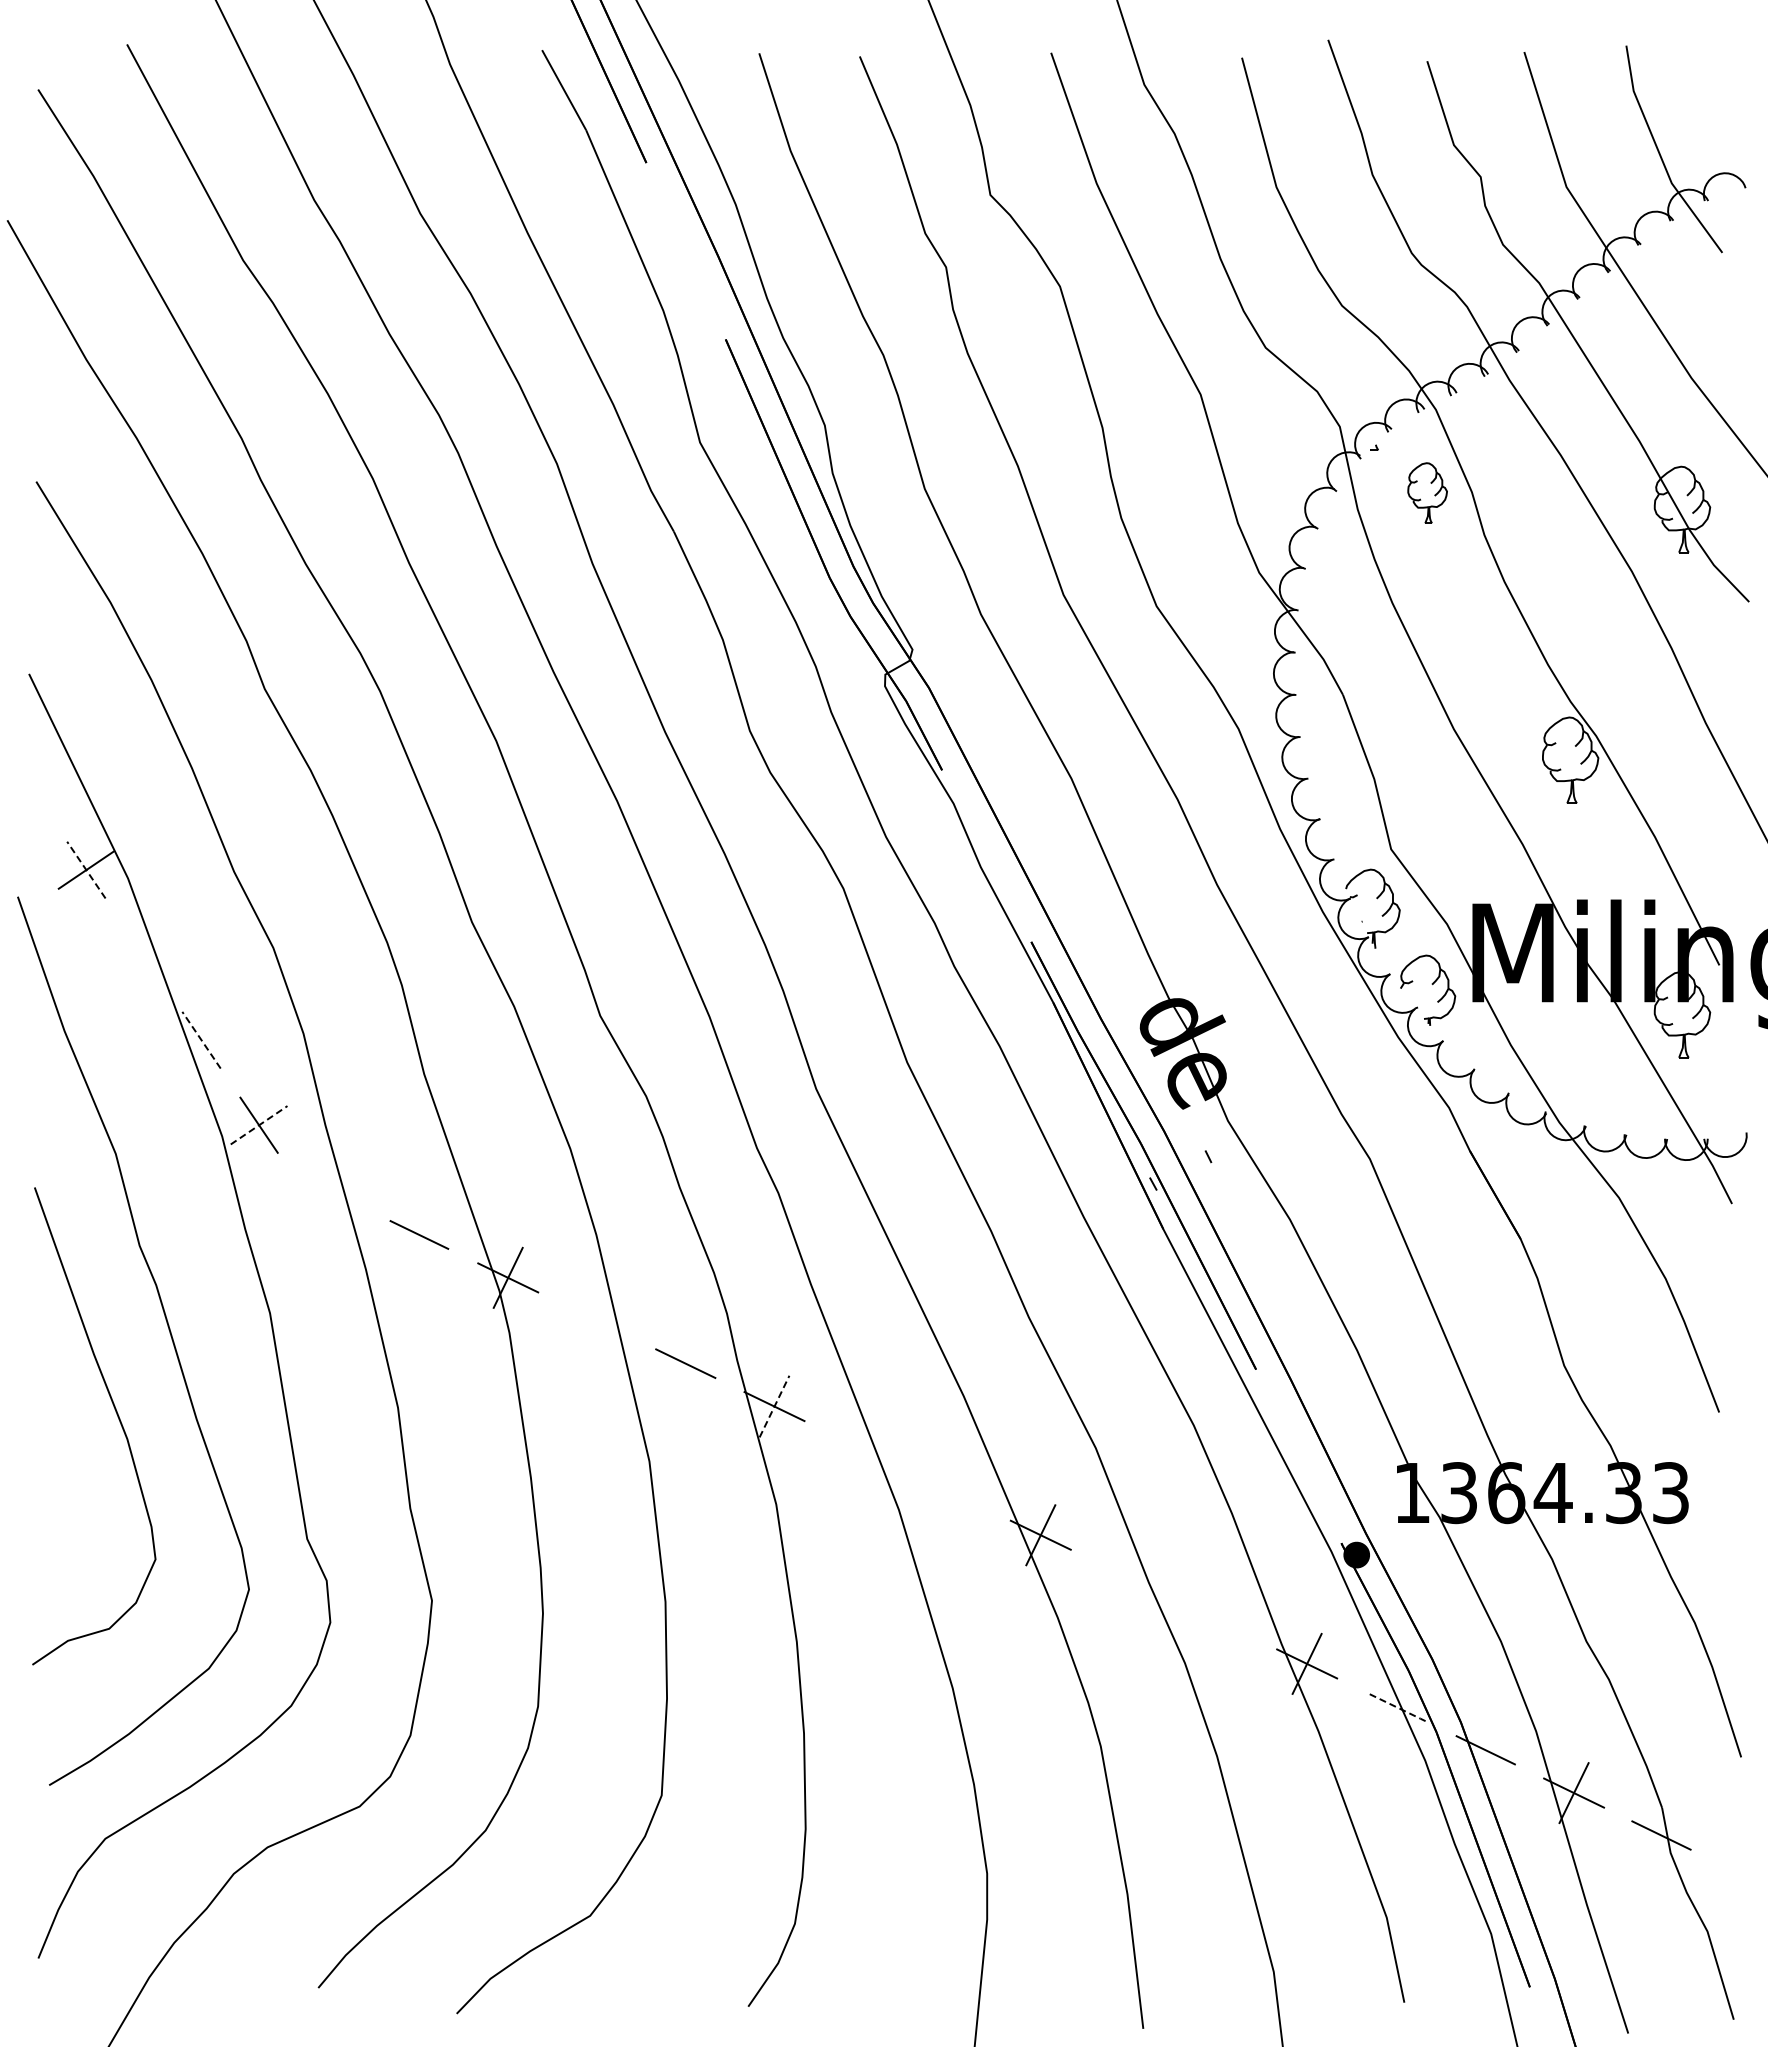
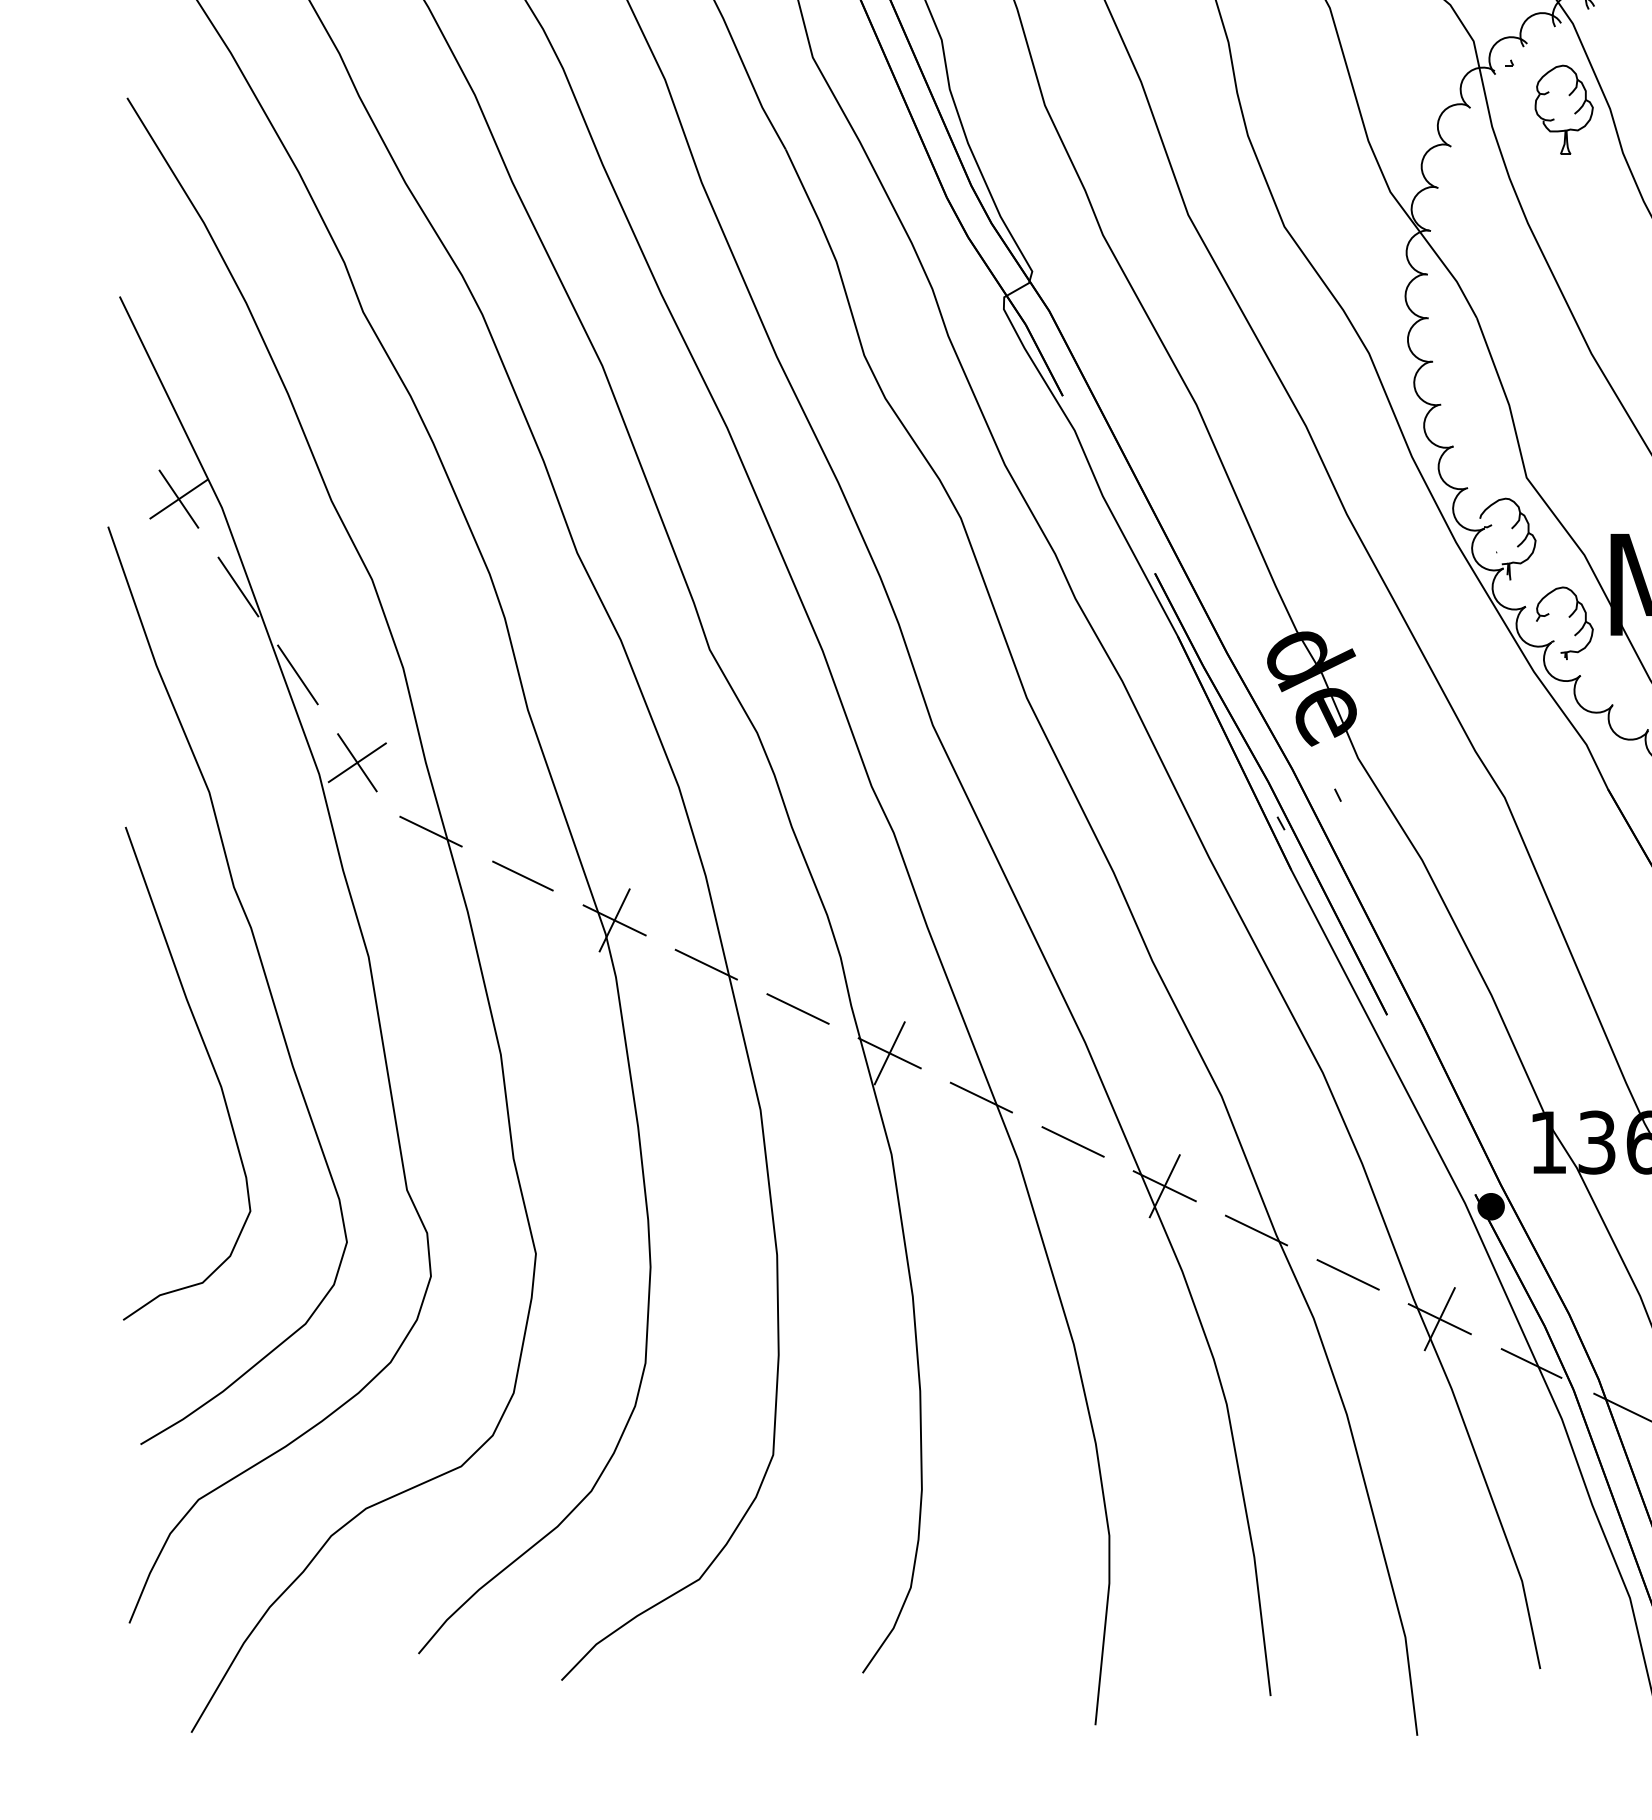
part: (1427, 492) -> (1564, 109), size x1.43
line: (86, 870) -> (179, 499), dashed -> solid
line: (143, 954) -> (237, 586), added
line: (201, 1039) -> (297, 674), dashed -> solid
line: (259, 1125) -> (357, 762), dashed -> solid
line: (330, 1191) -> (431, 831), added
line: (596, 1320) -> (705, 964), added
line: (774, 1406) -> (889, 1053), dashed -> solid
line: (862, 1449) -> (980, 1097), added
line: (951, 1492) -> (1072, 1142), added
line: (1129, 1577) -> (1256, 1229), added
line: (1217, 1620) -> (1347, 1274), added
line: (1396, 1707) -> (1532, 1364), dashed -> solid

